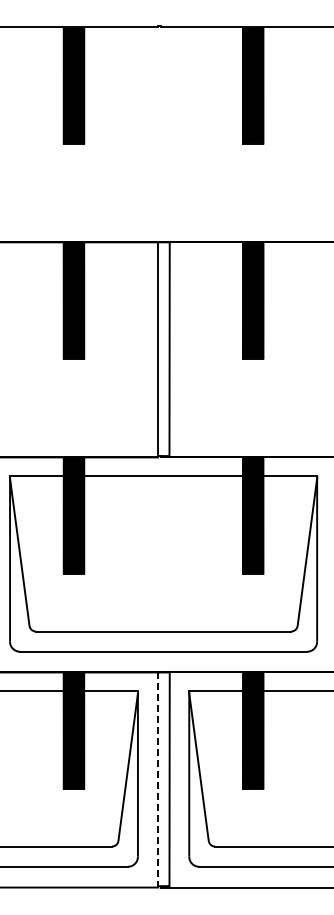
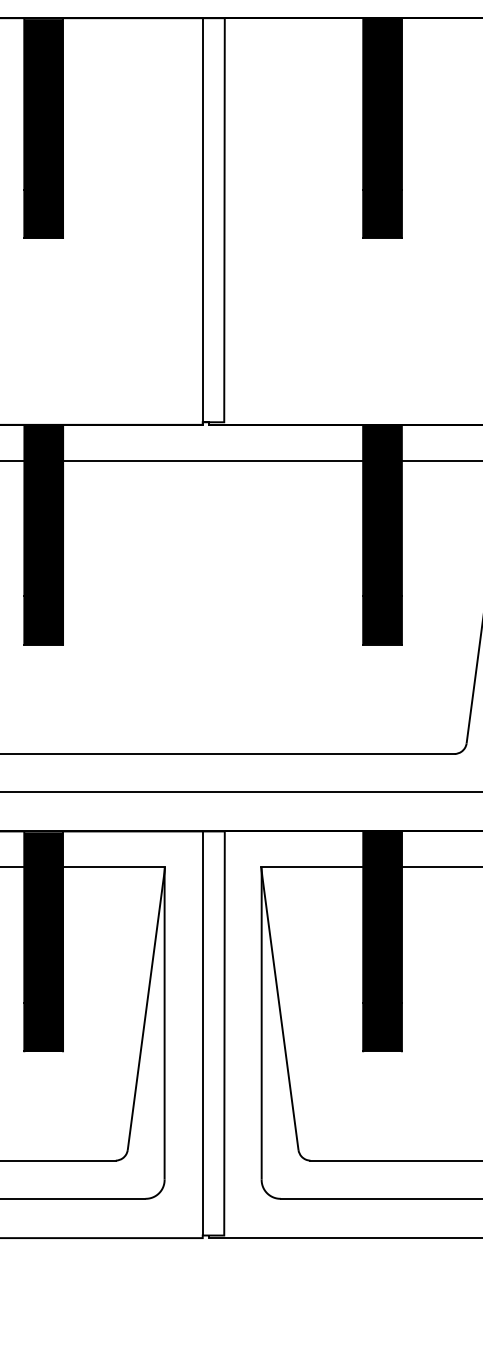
line: (158, 779) -> (203, 1033), dashed -> solid

